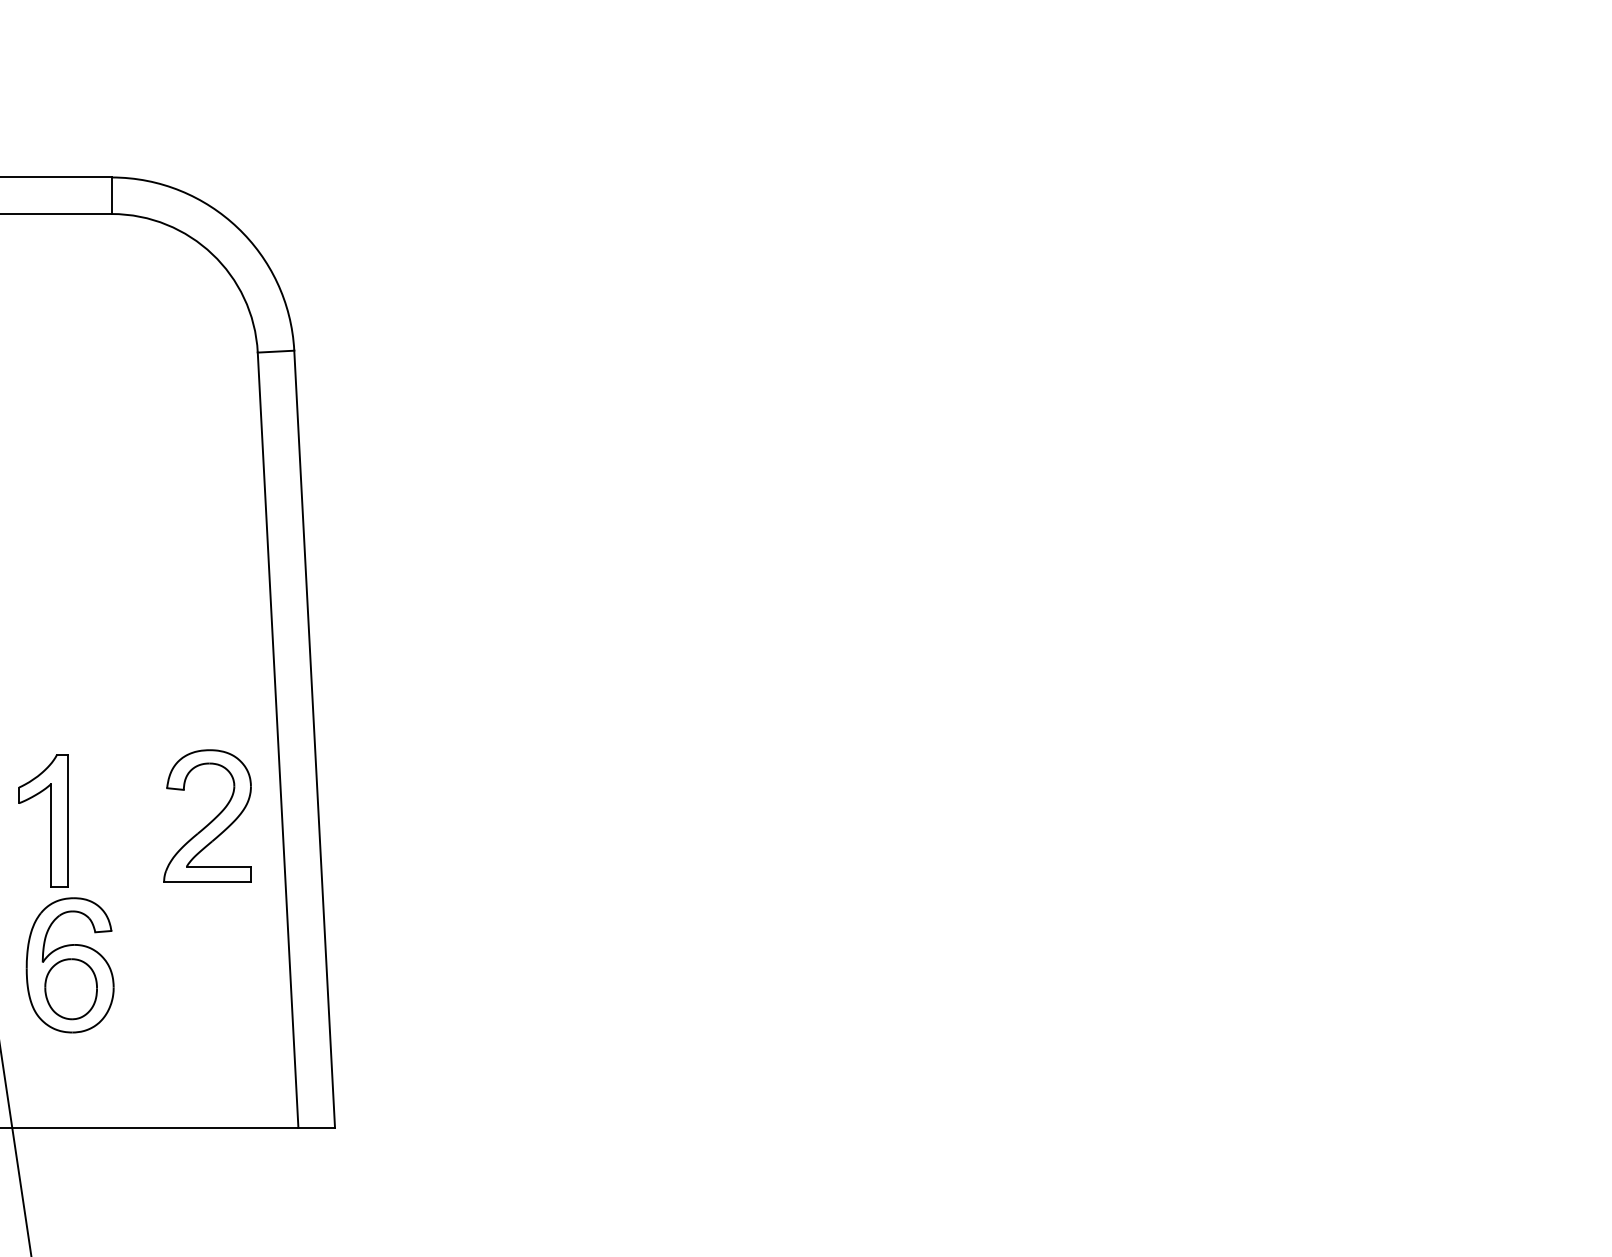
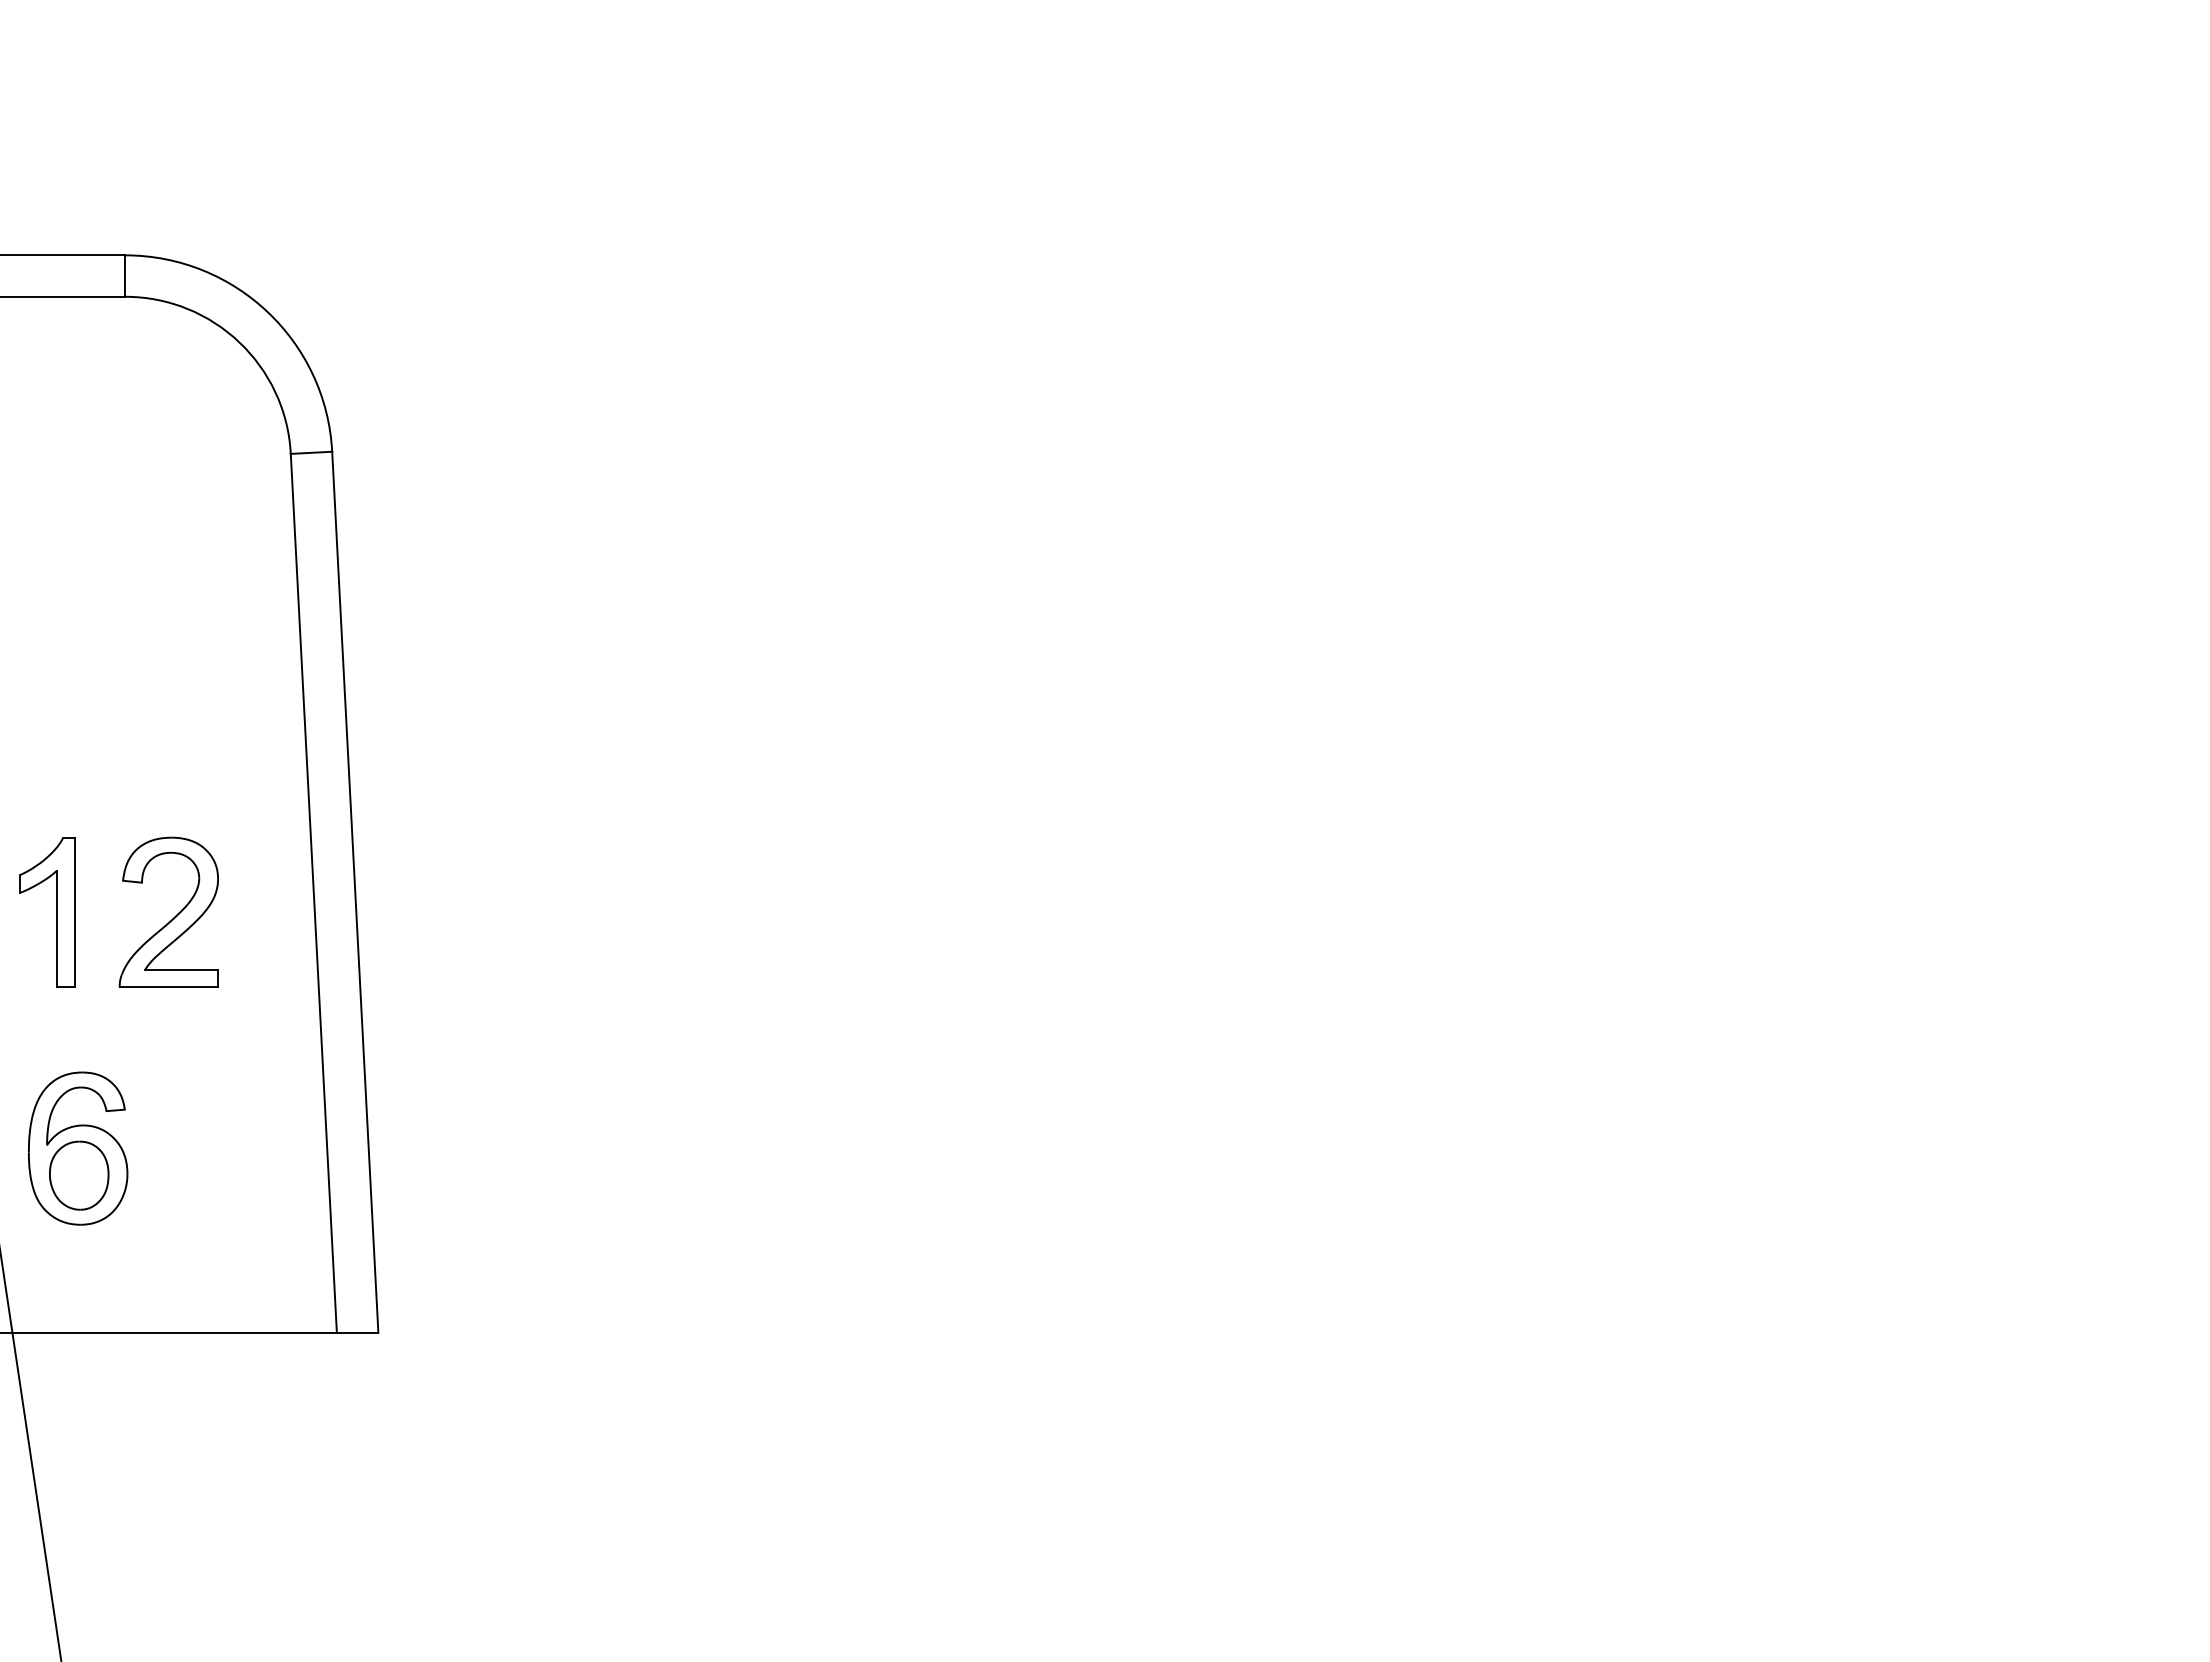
part: (212, 819) -> (174, 916), moved
part: (51, 820) -> (56, 912), moved

